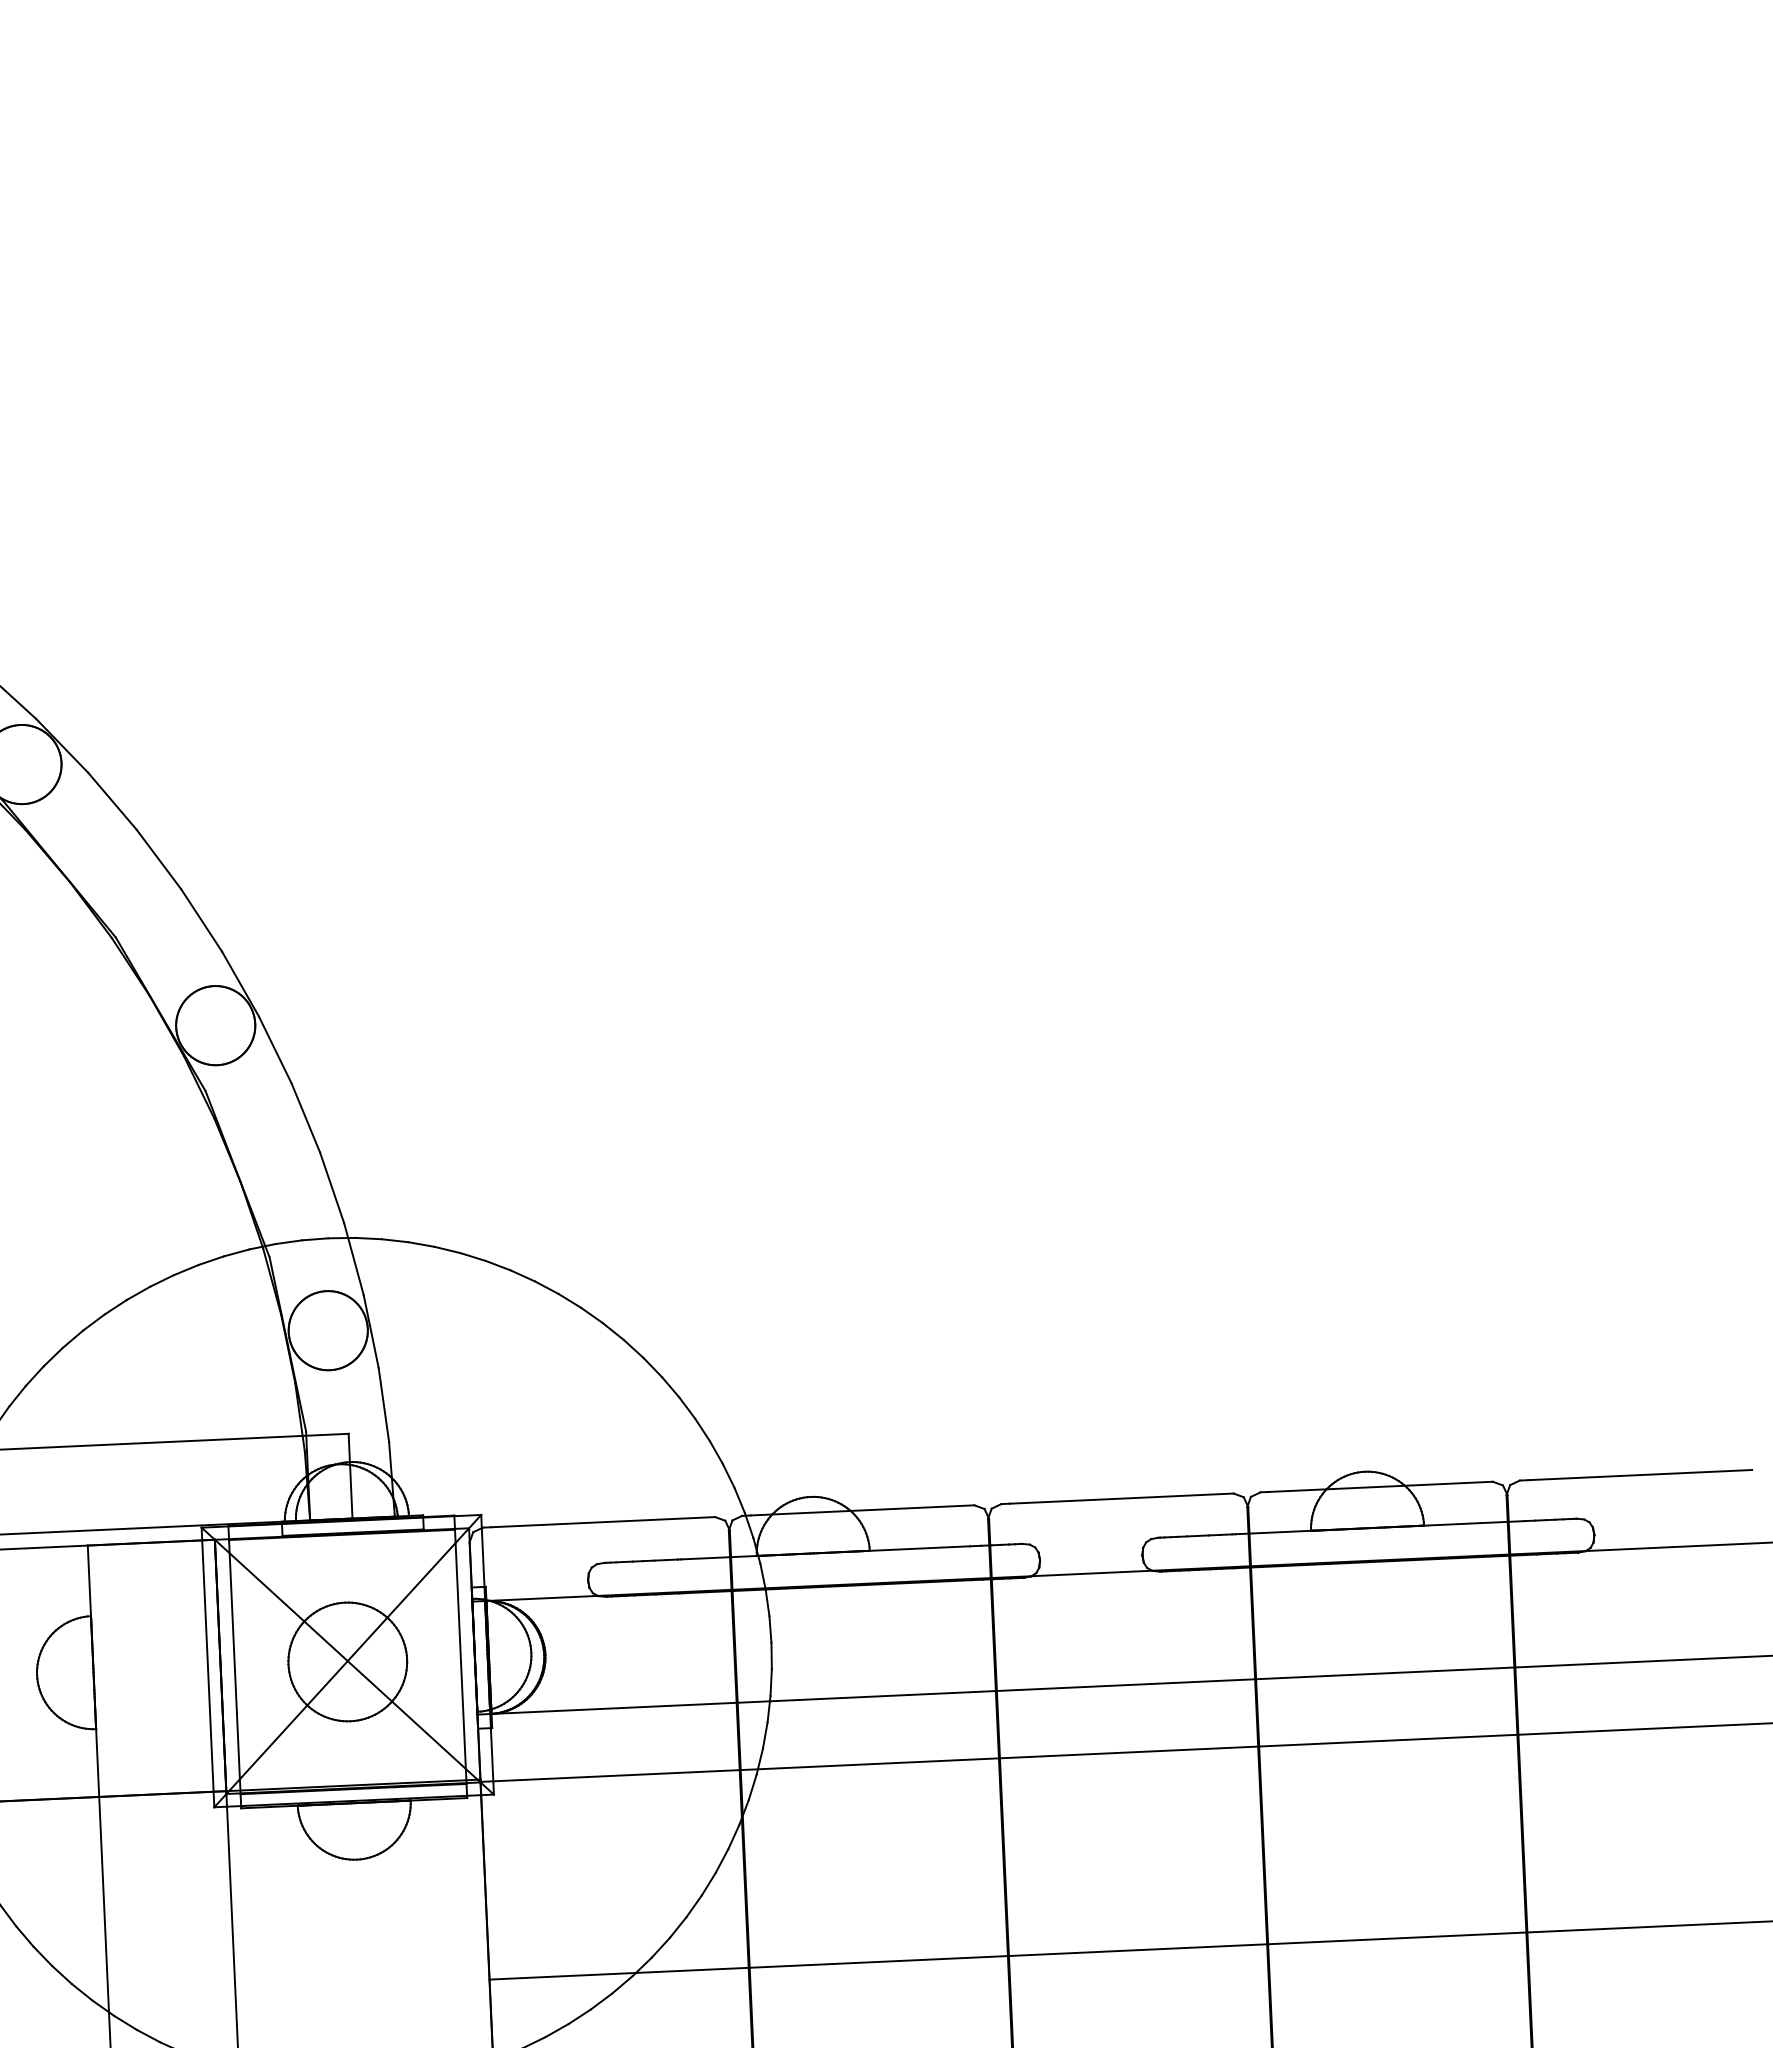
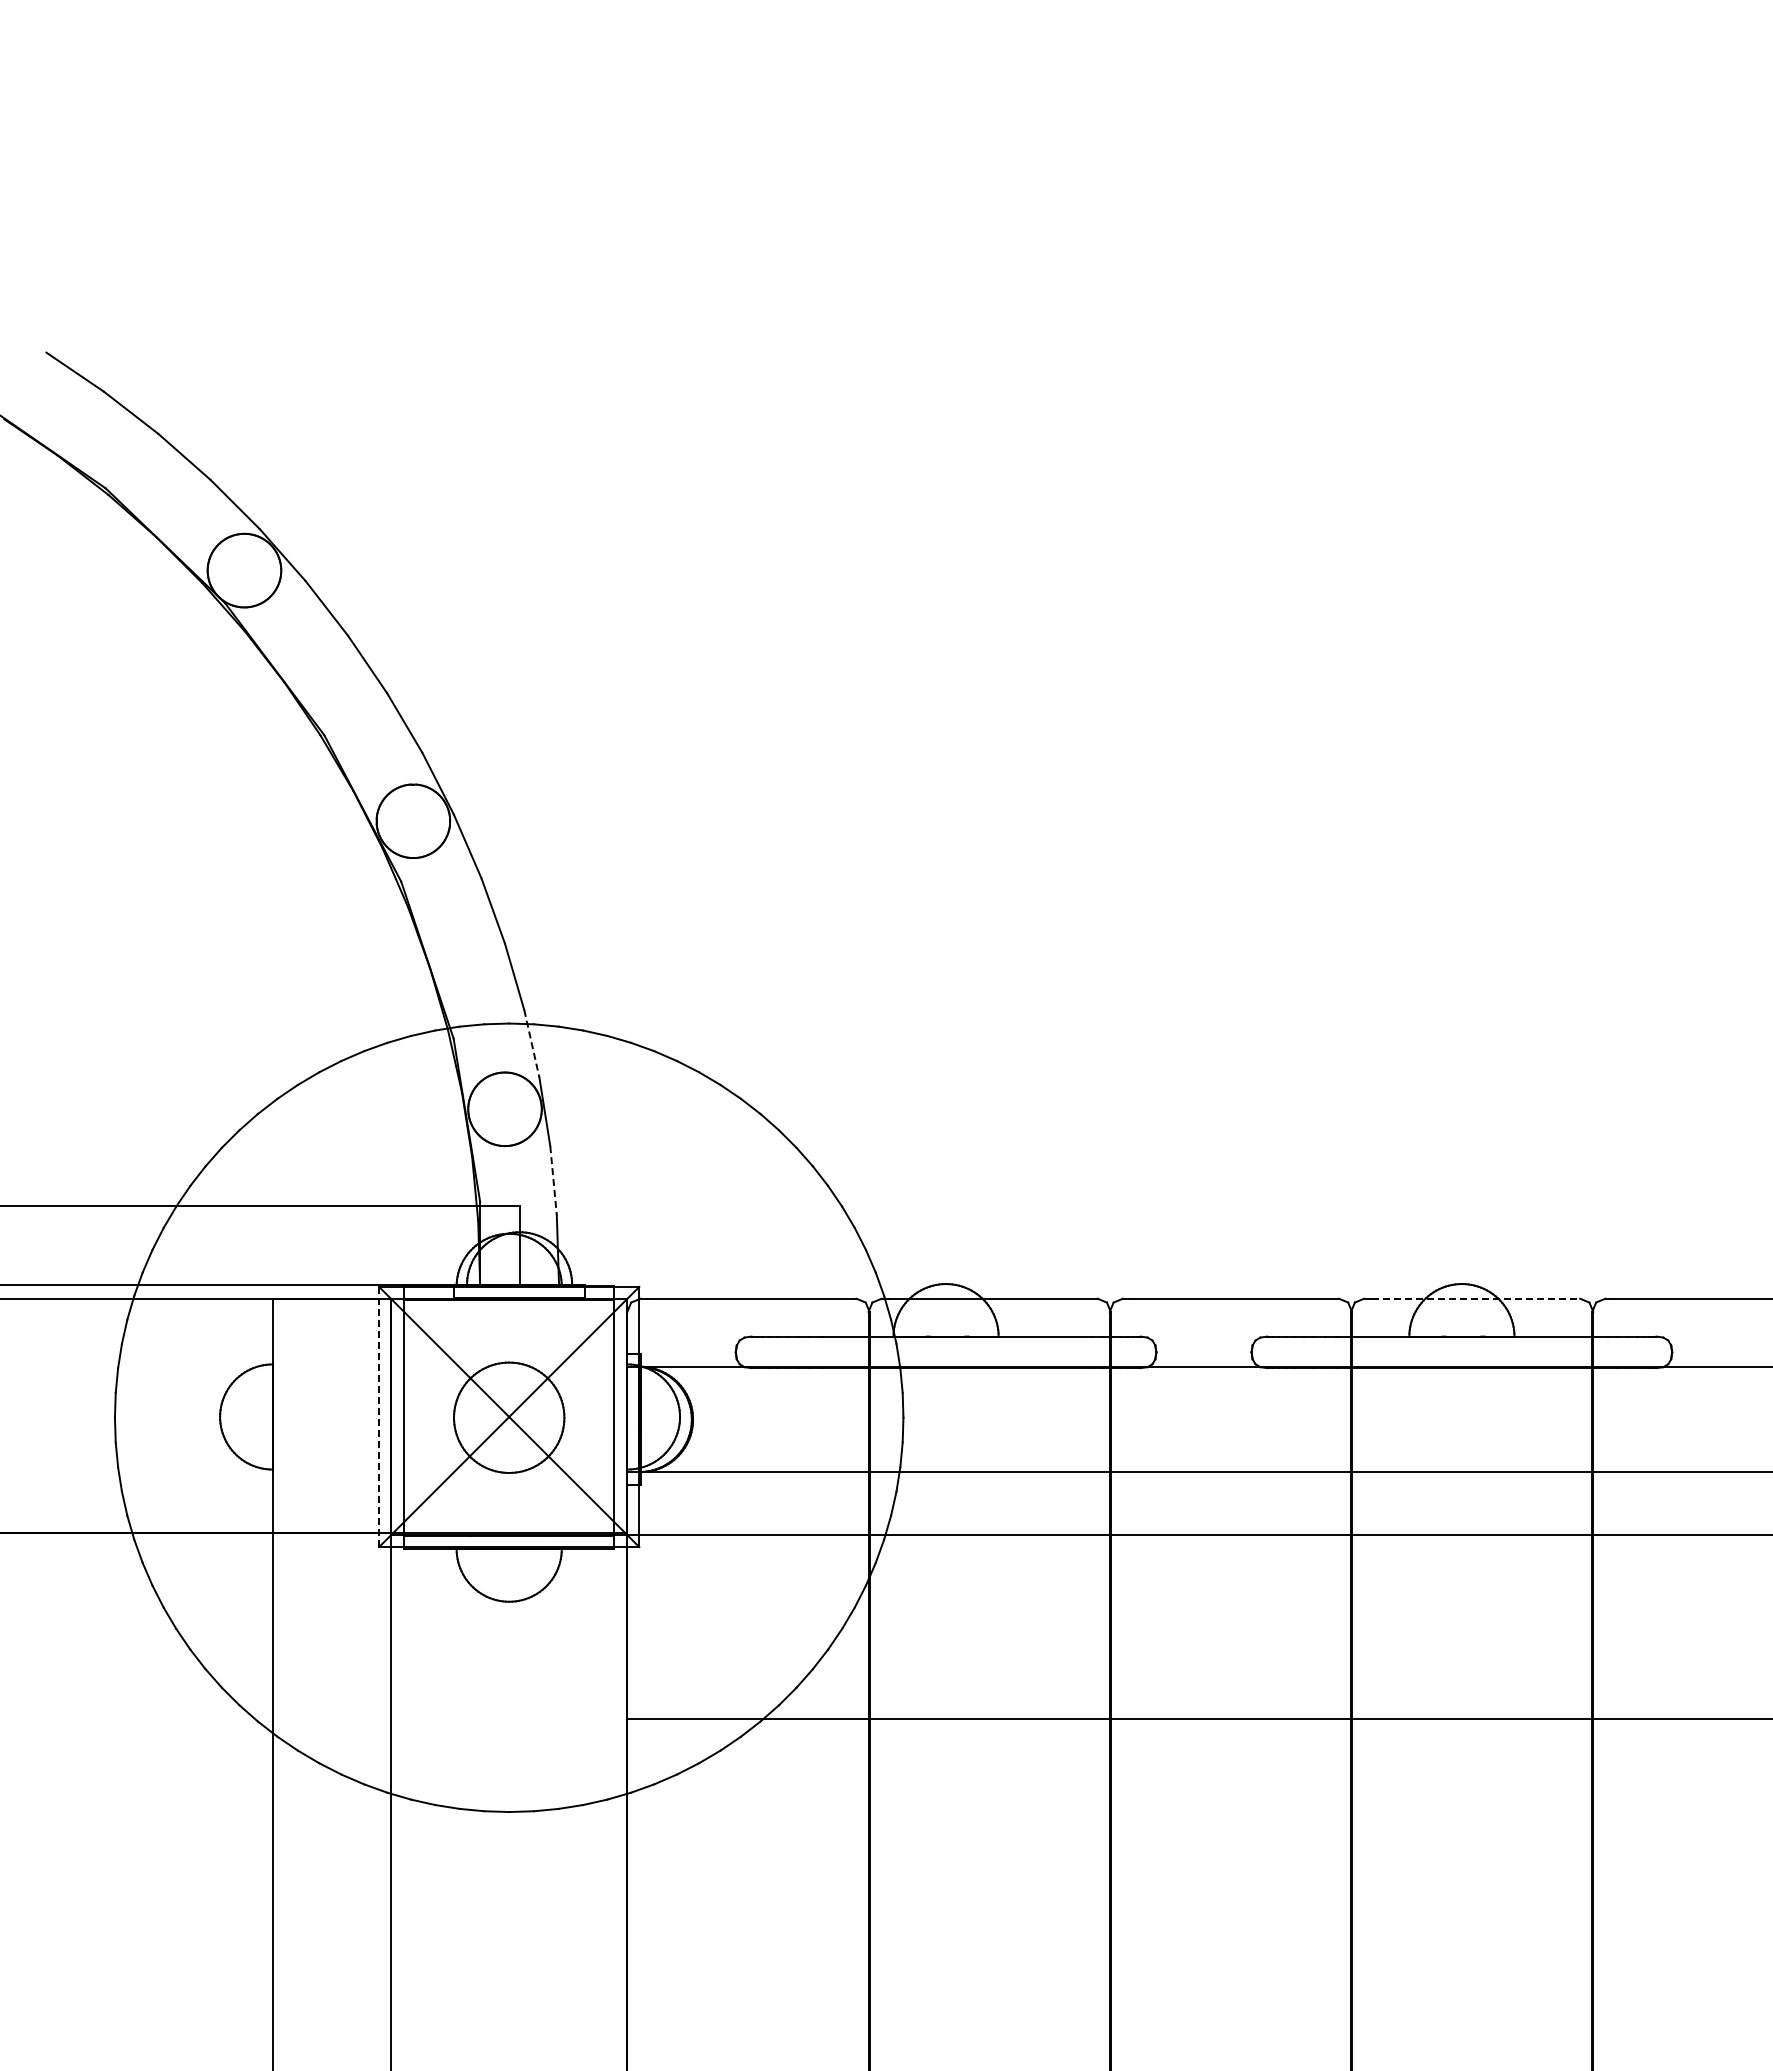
line: (353, 1258) -> (531, 1043), solid -> dashed
line: (383, 1404) -> (553, 1180), solid -> dashed
line: (1381, 1486) -> (1476, 1298), solid -> dashed
line: (208, 1667) -> (379, 1417), solid -> dashed

